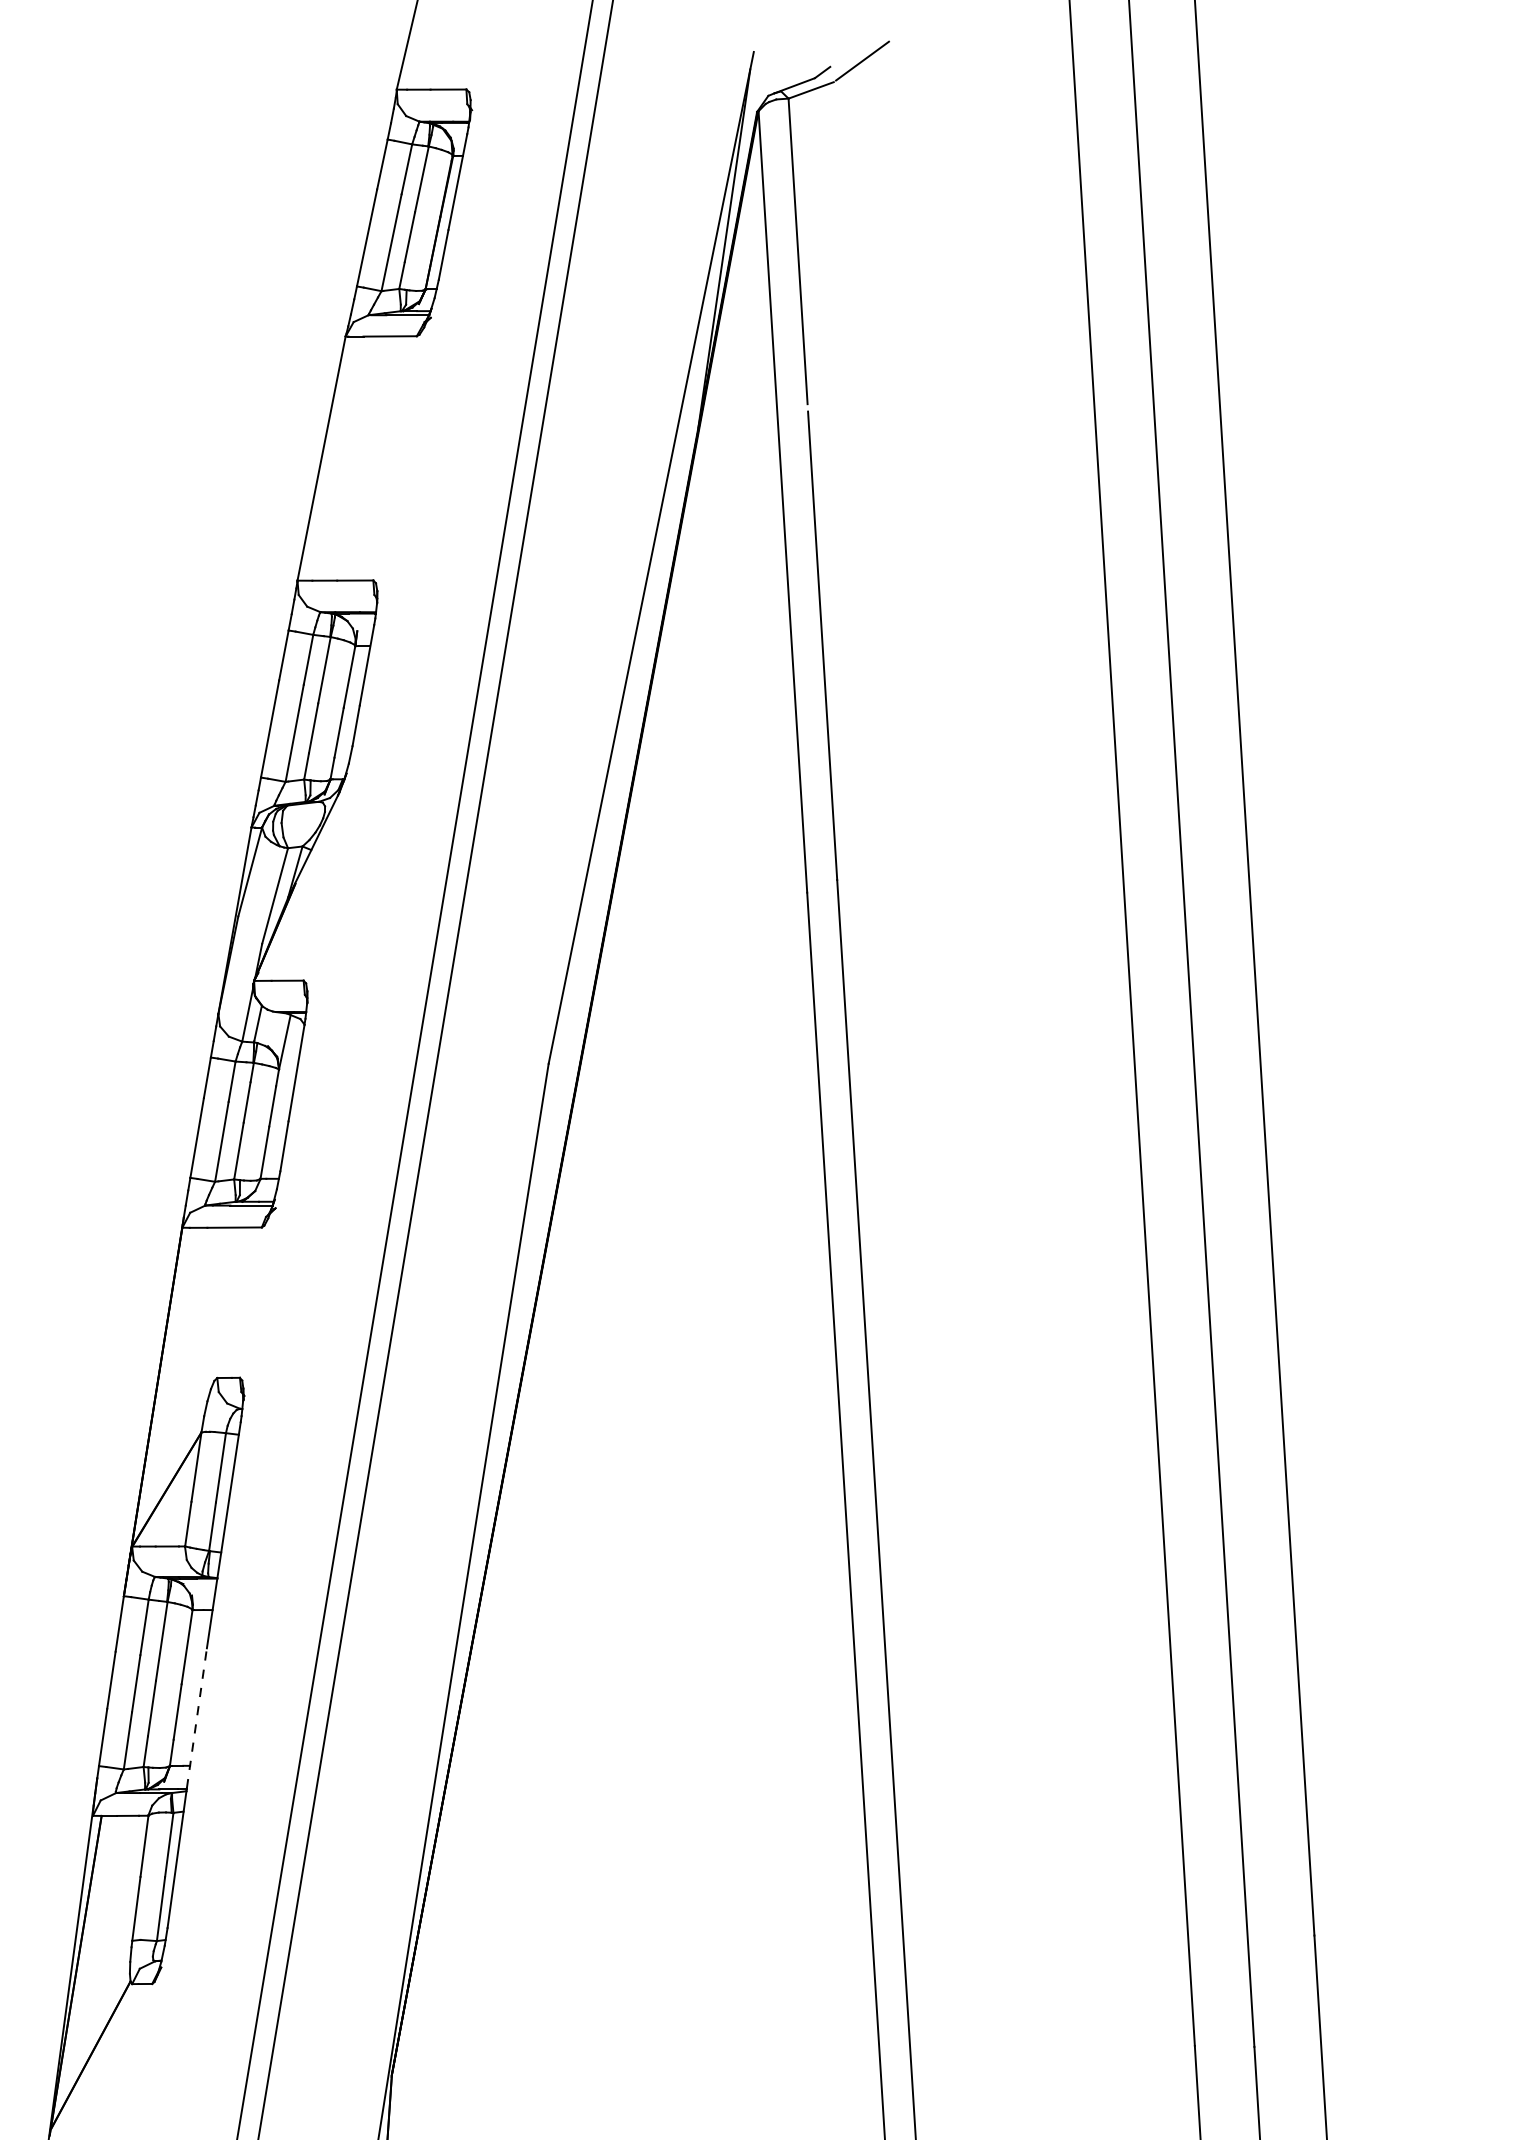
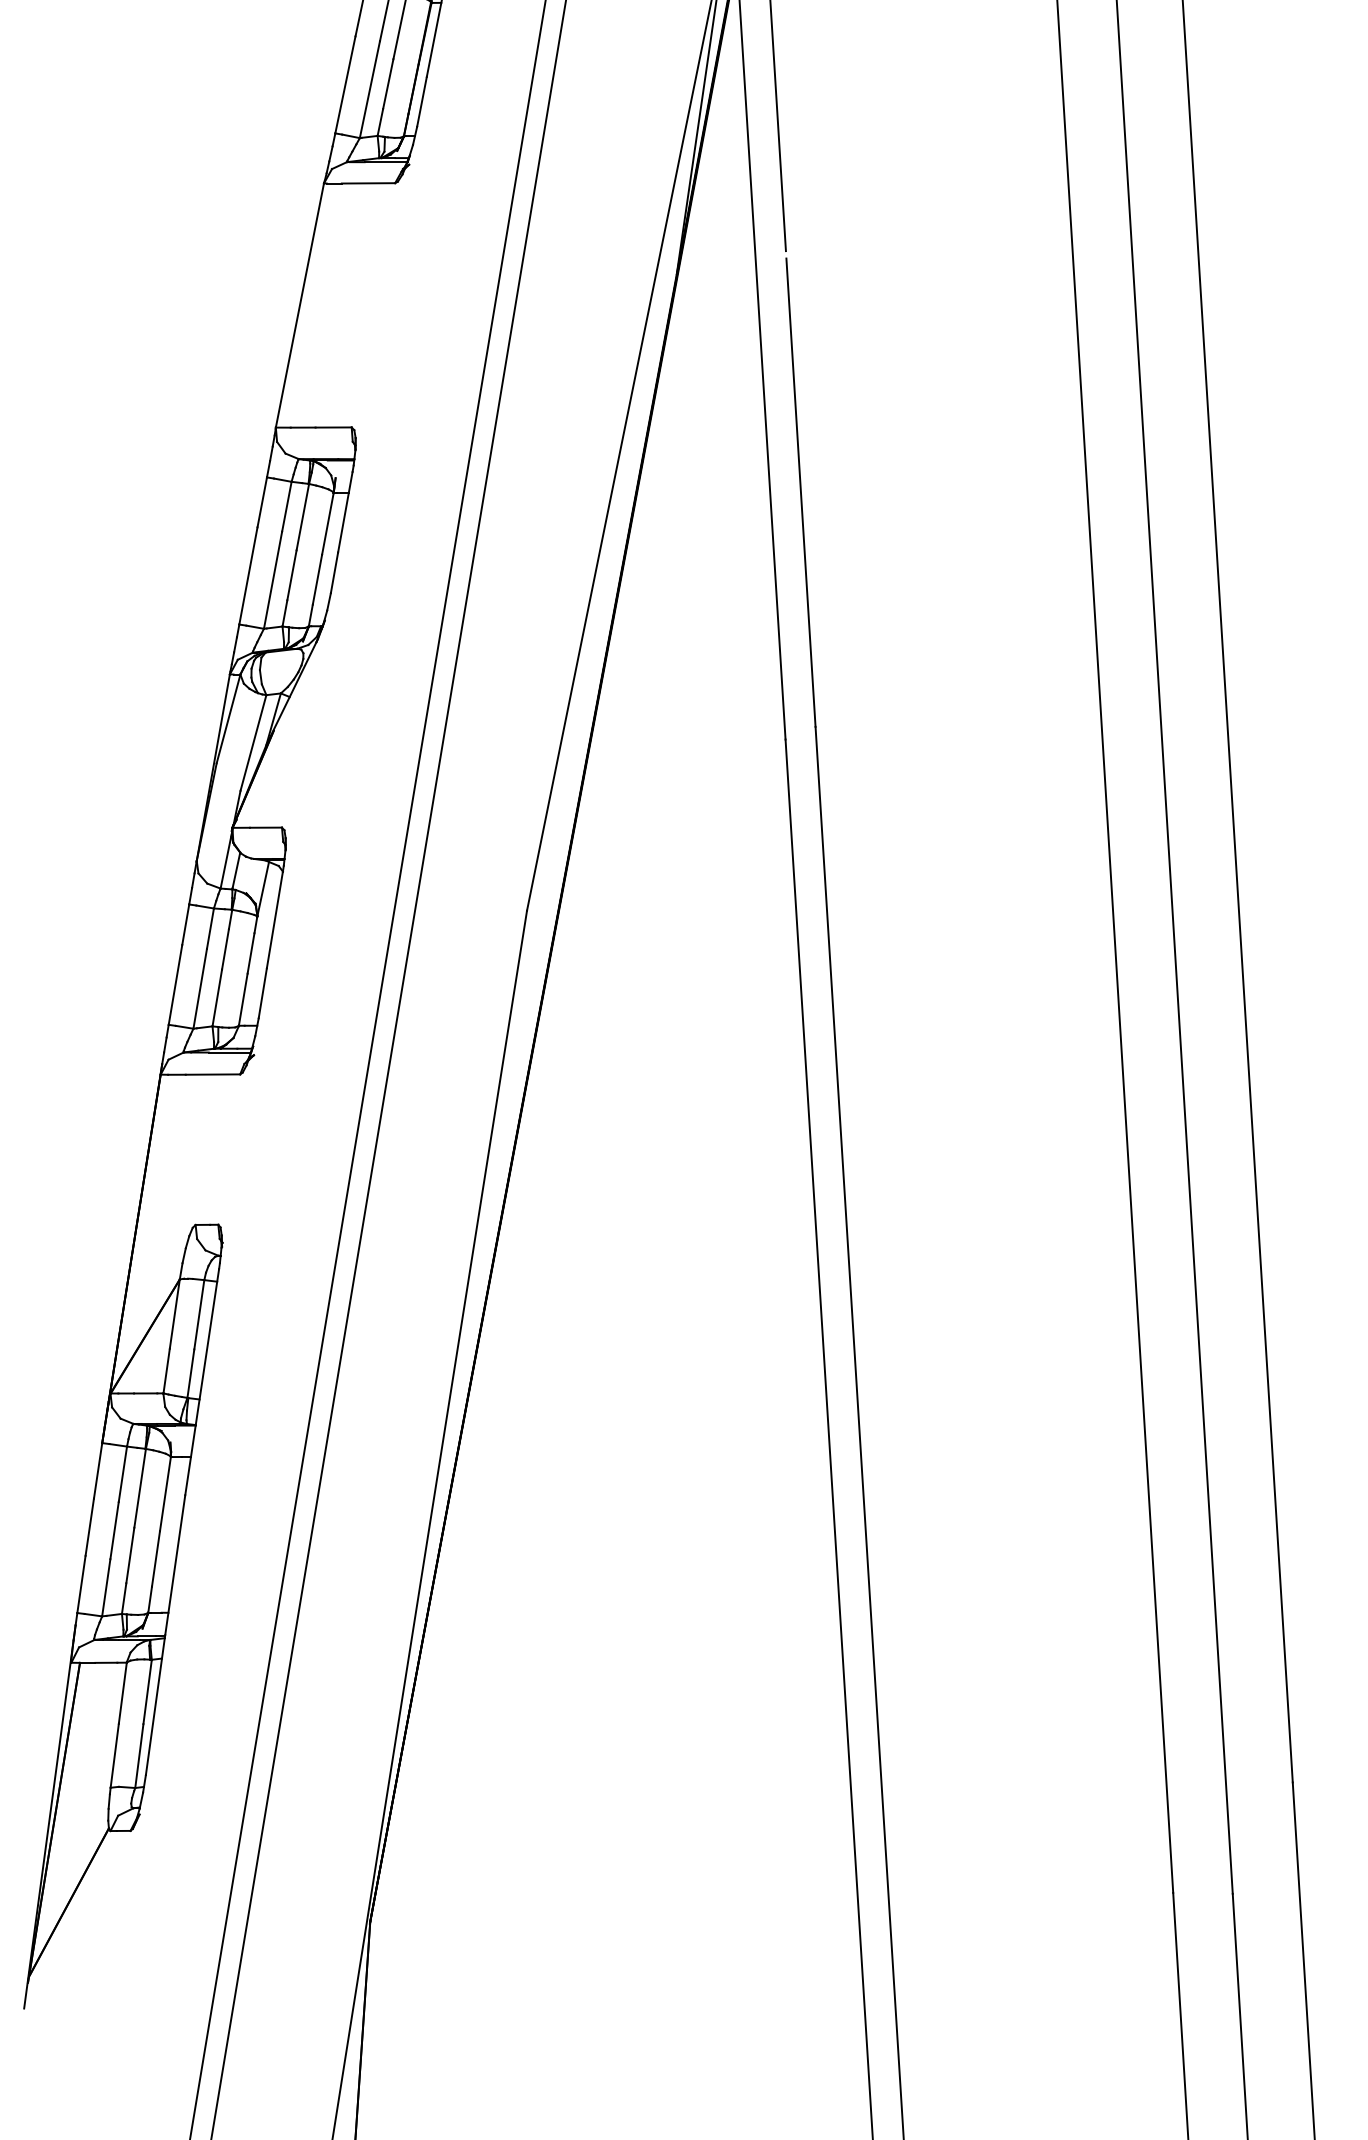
line: (196, 1718) -> (174, 1565), dashed -> solid

